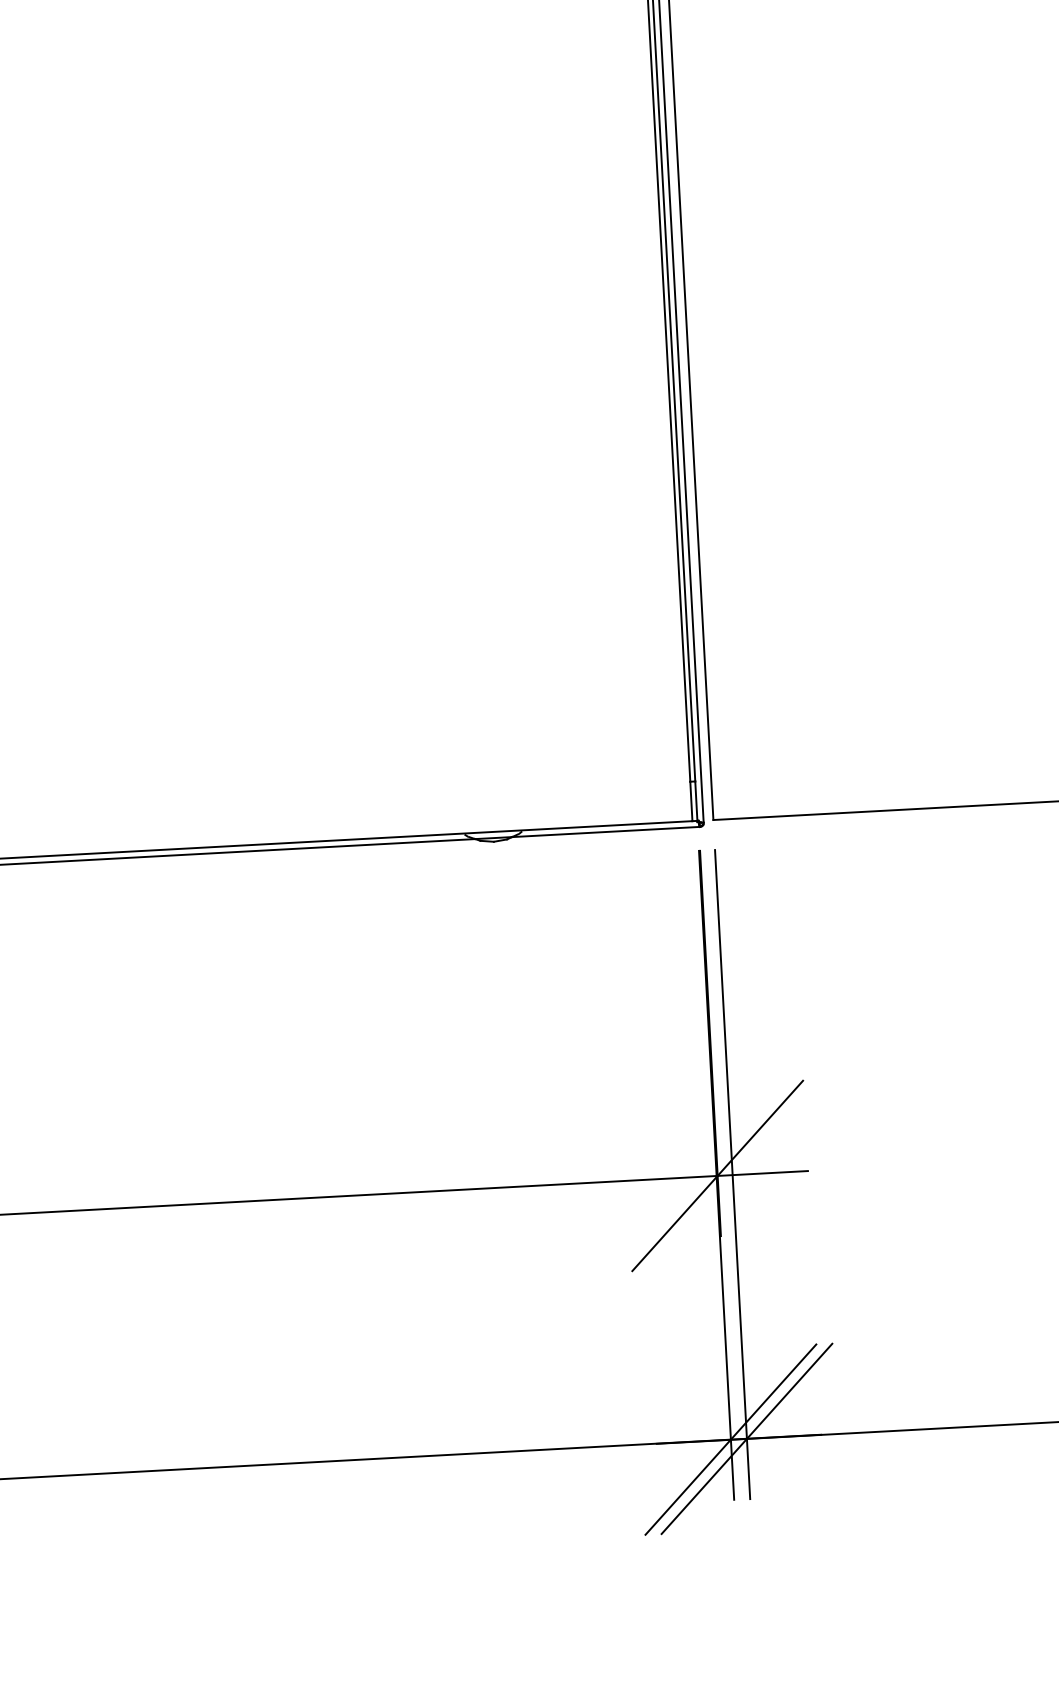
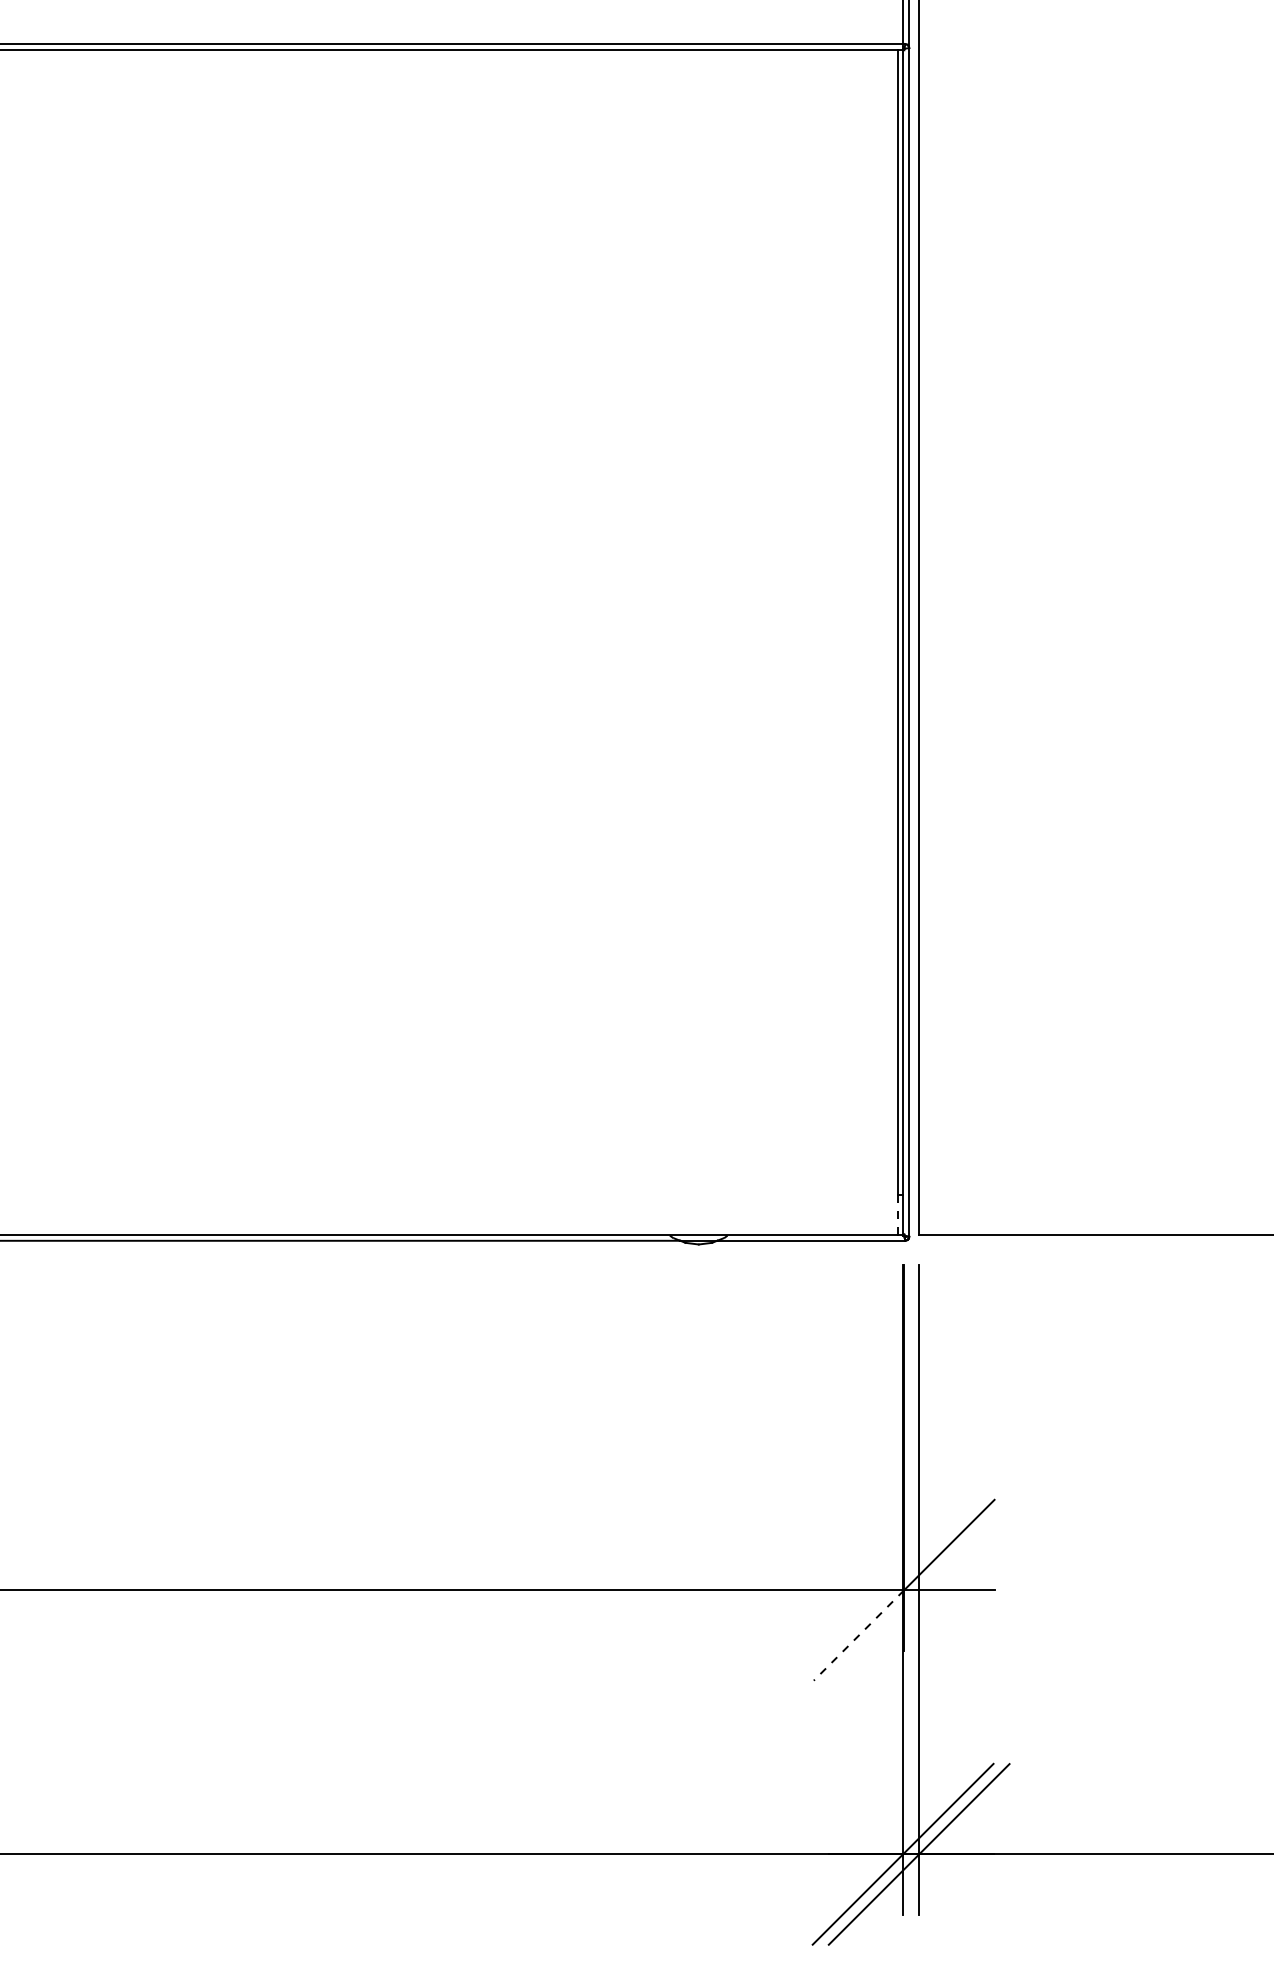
line: (691, 801) -> (898, 1214), solid -> dashed
line: (674, 1223) -> (858, 1635), solid -> dashed

